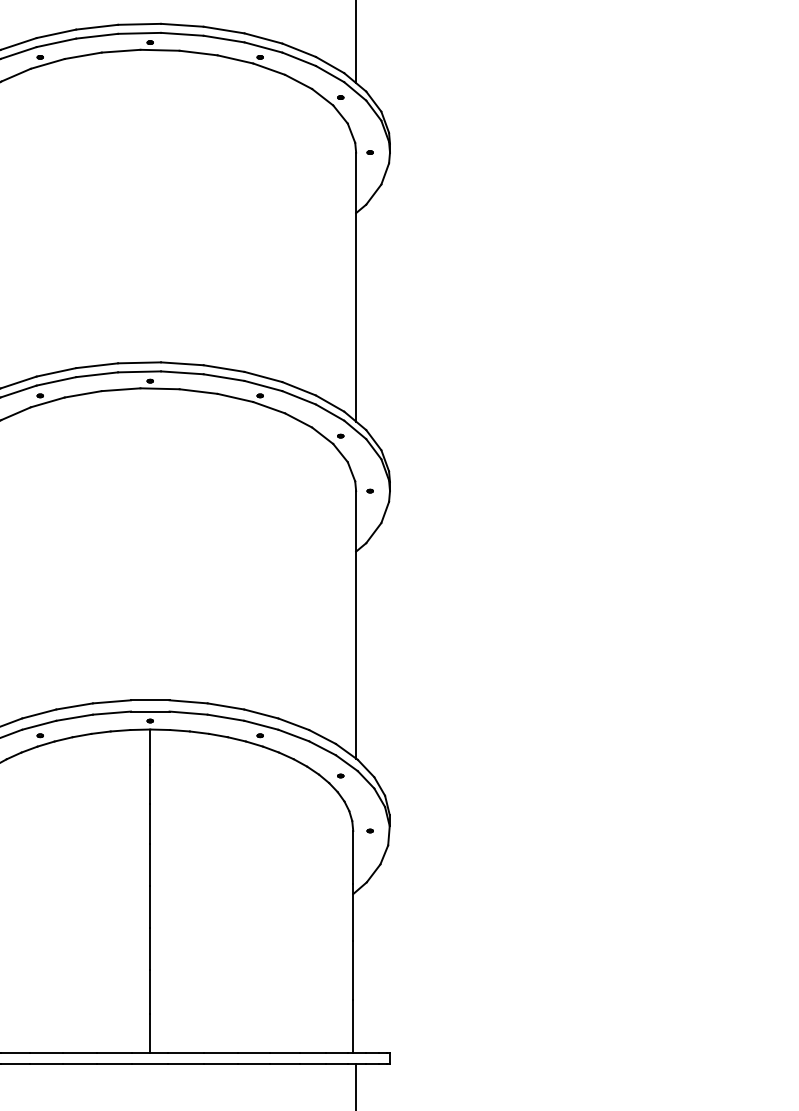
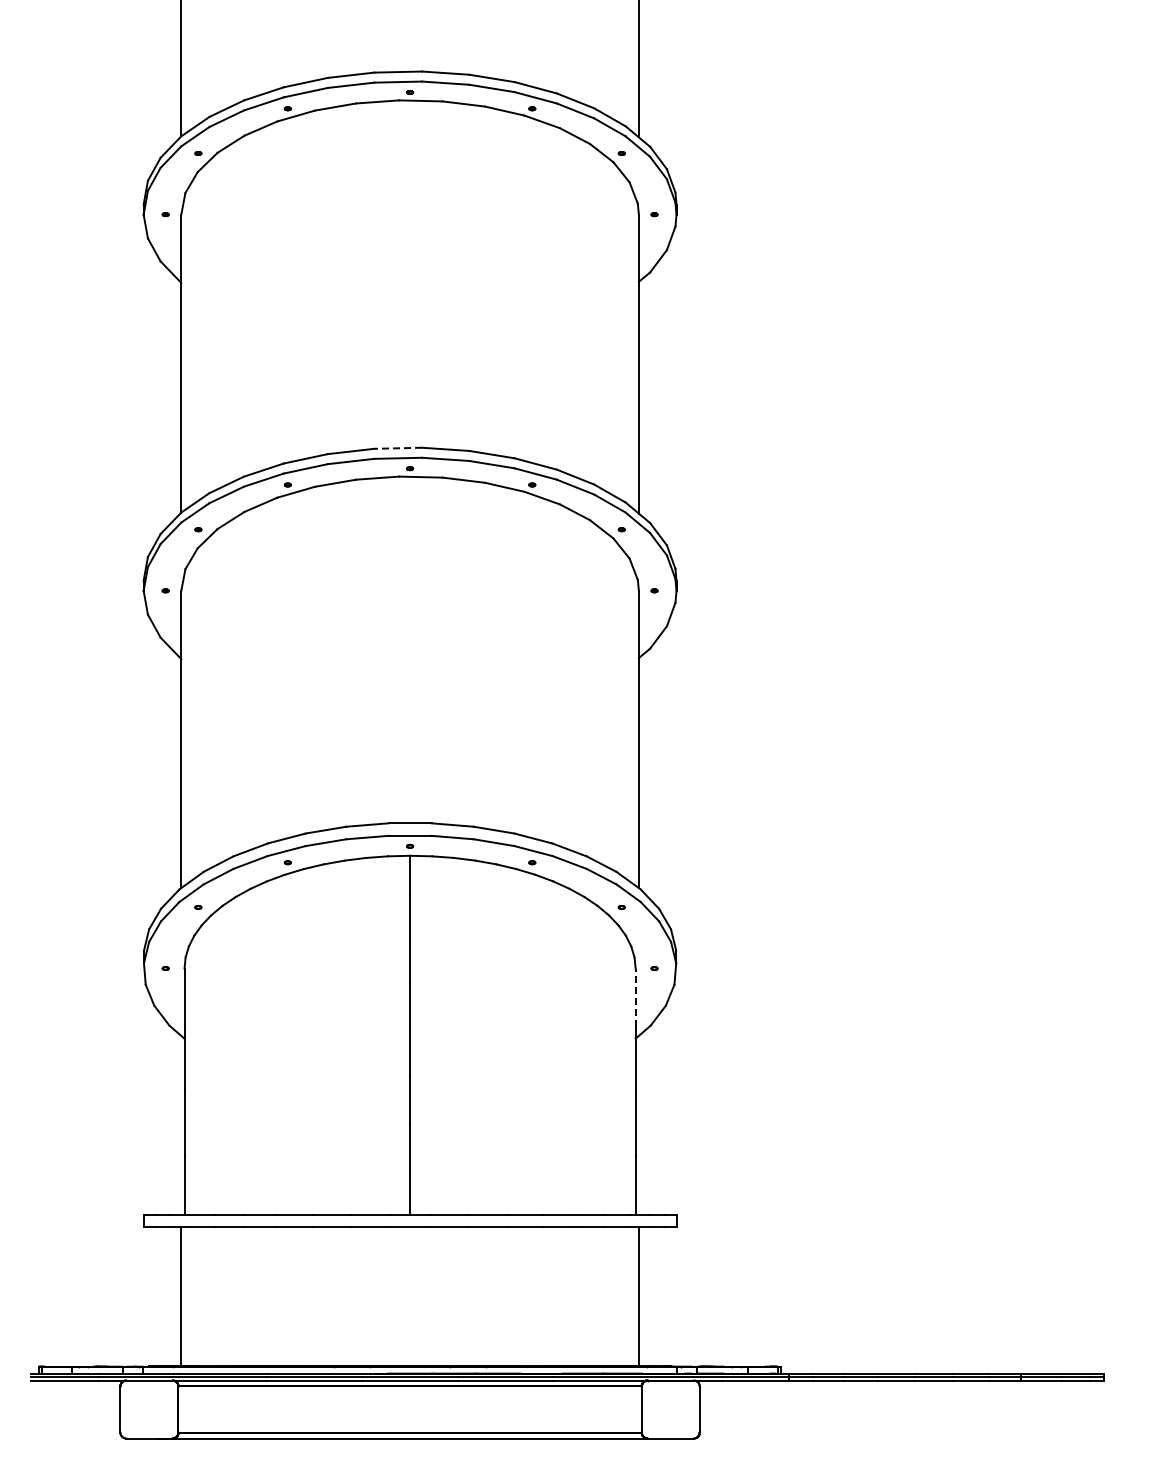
line: (139, 363) -> (398, 448), solid -> dashed
line: (353, 857) -> (635, 997), solid -> dashed

